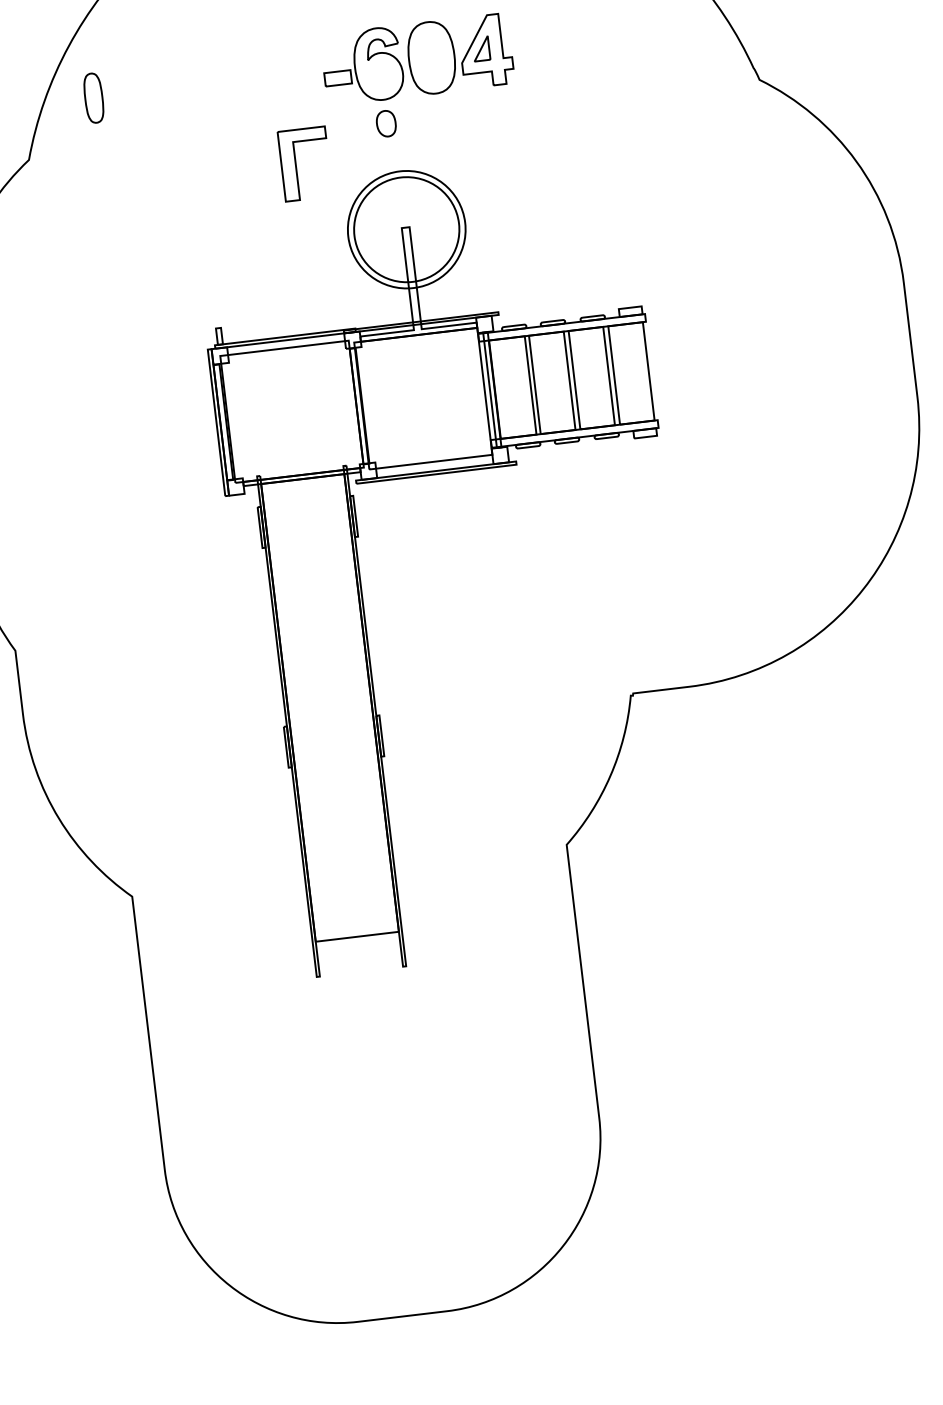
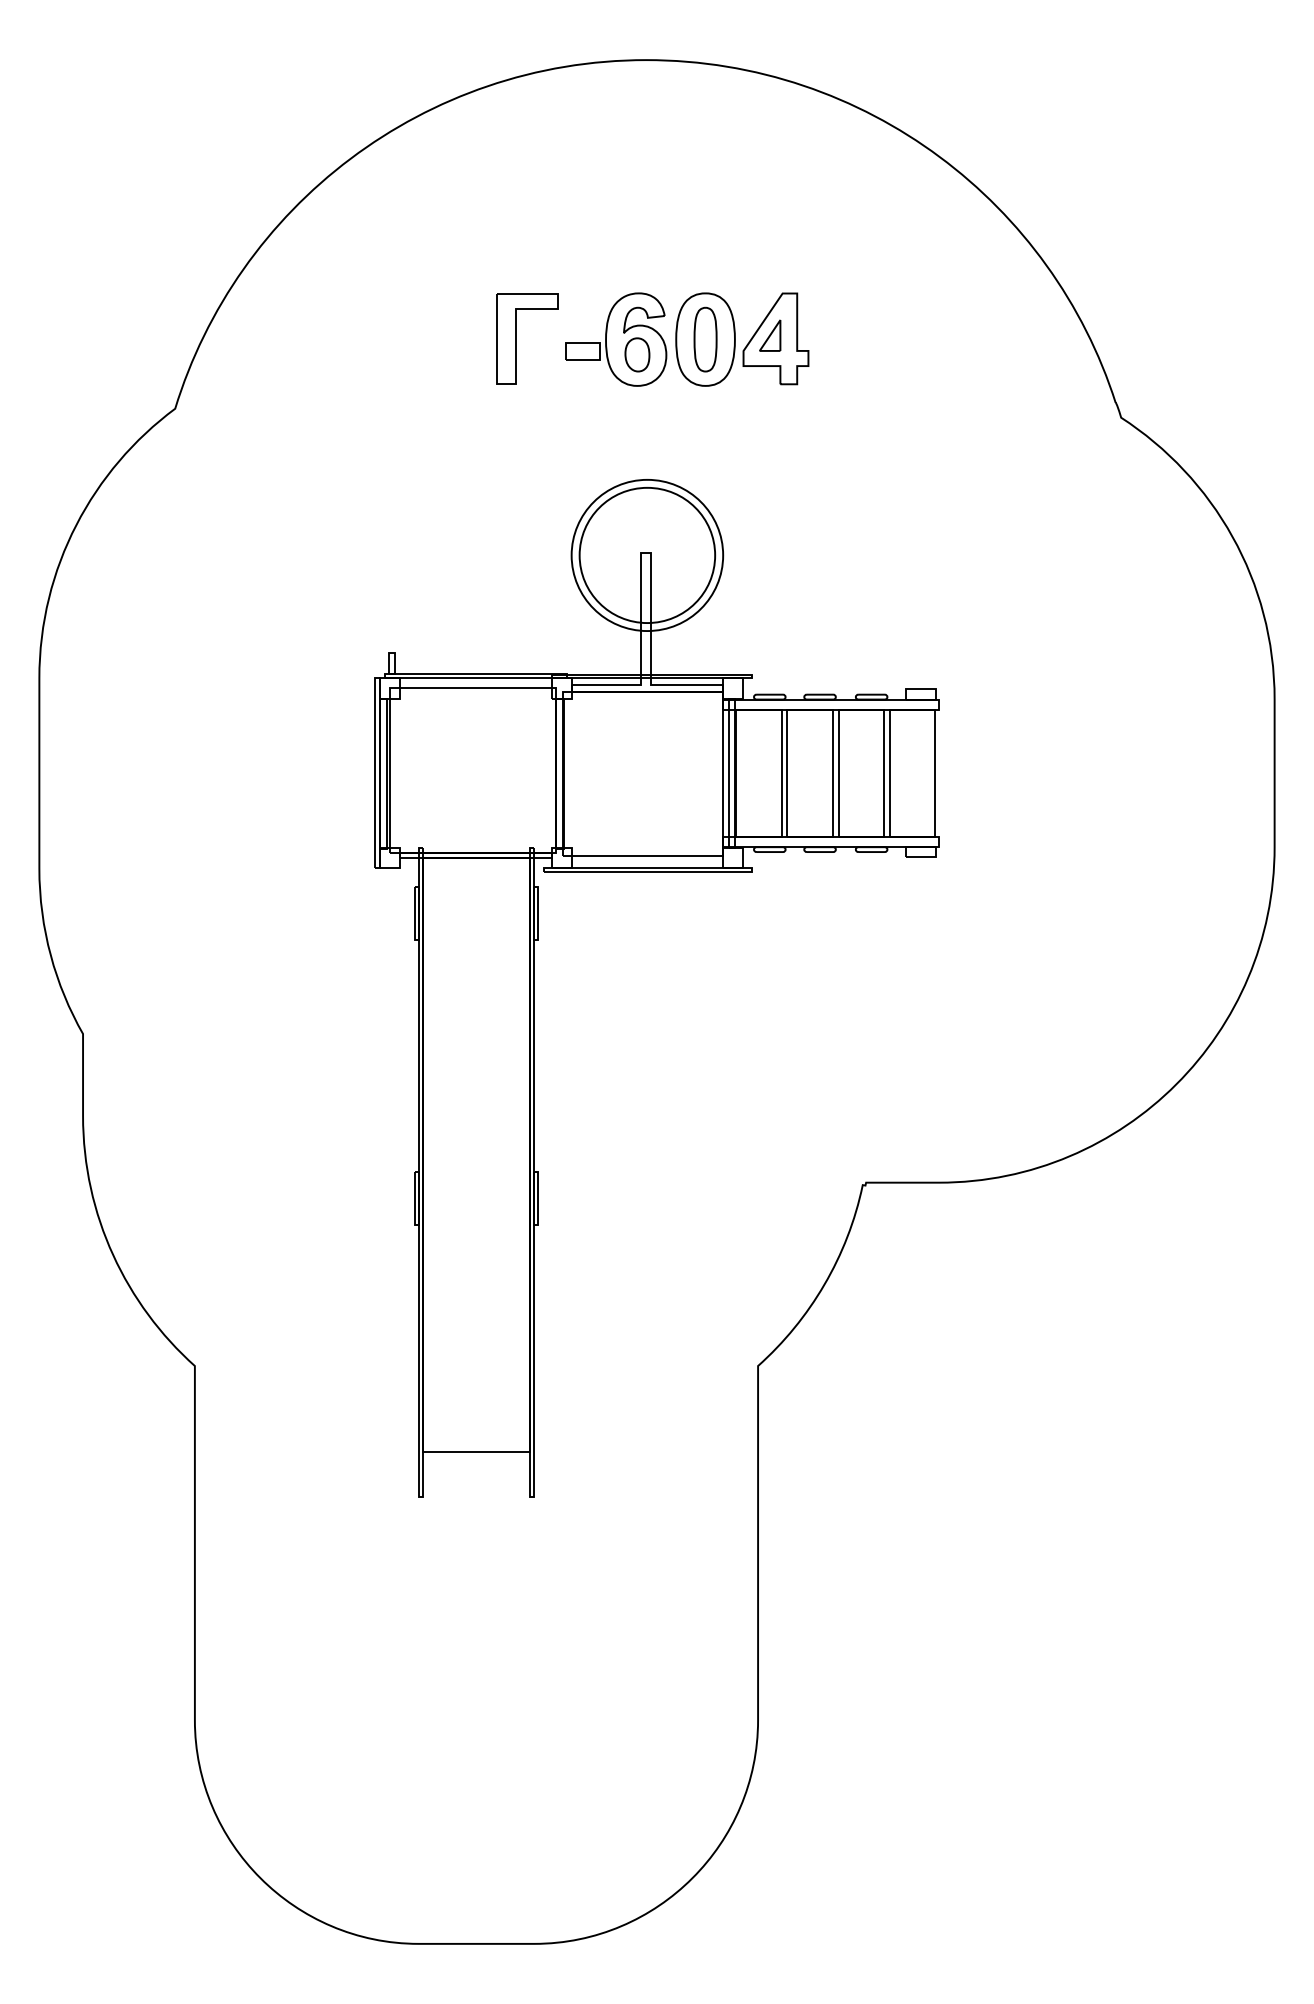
part: (93, 98) -> (705, 339), moved
part: (386, 123) -> (637, 354), moved
part: (296, 164) -> (516, 338), moved

